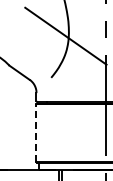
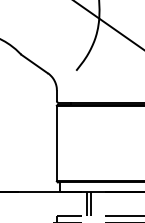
line: (36, 133) -> (56, 143), dashed -> solid

